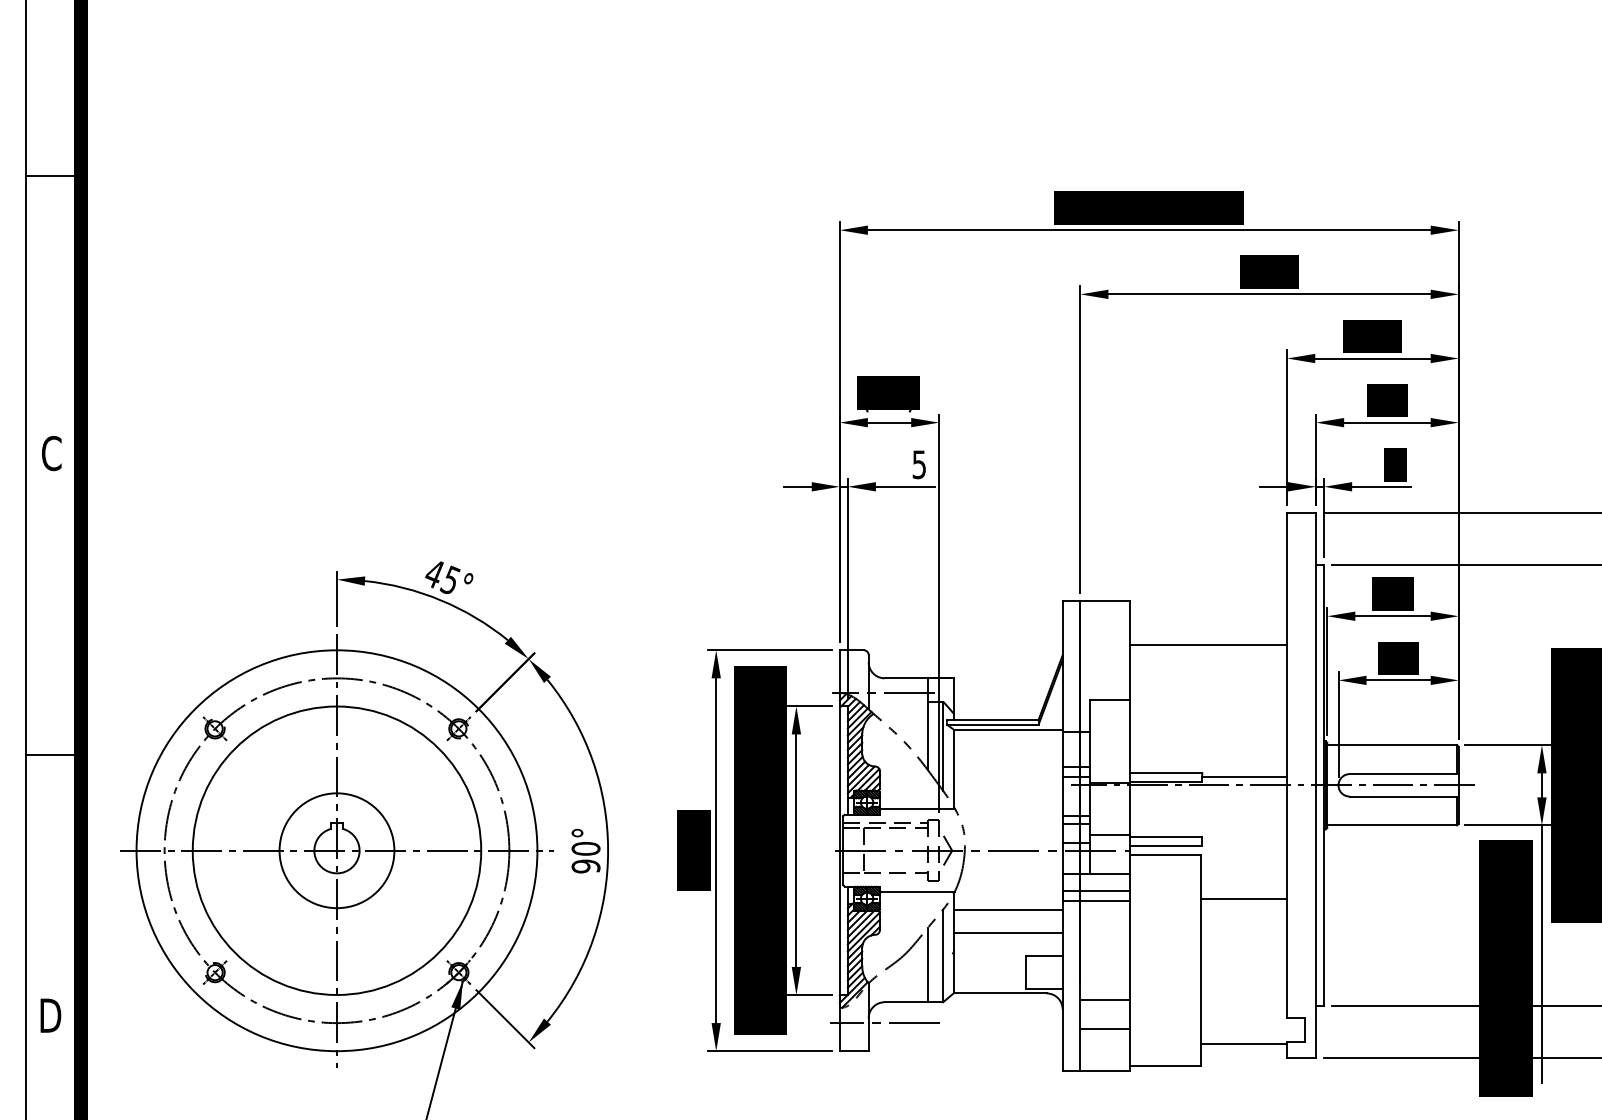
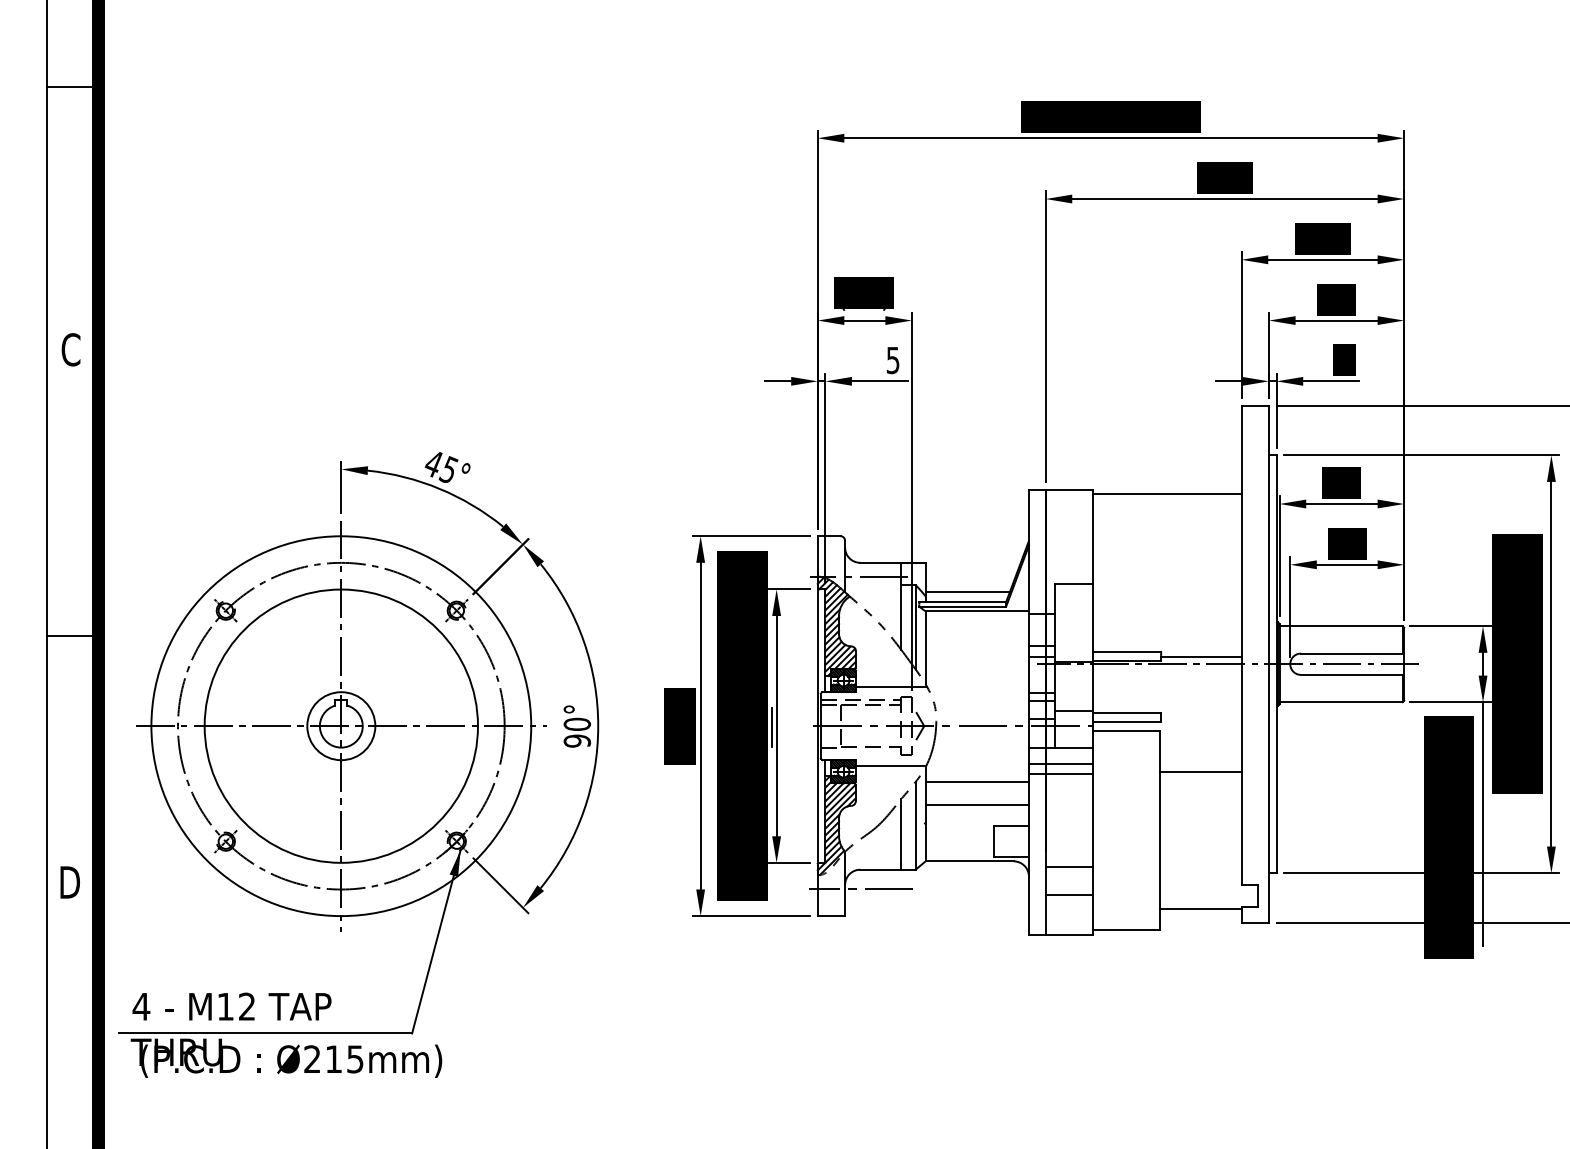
line: (1207, 645) -> (1166, 494), moved
line: (997, 708) -> (967, 591), added
circle: (337, 851) -> (341, 726), size x0.62
line: (790, 852) -> (771, 727), added

